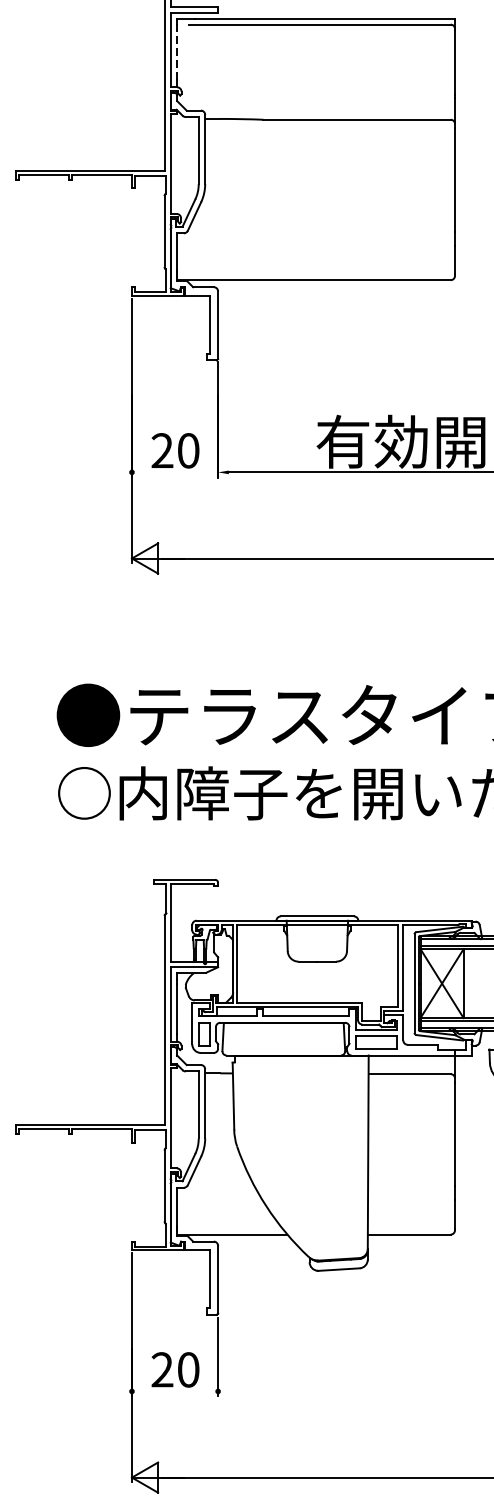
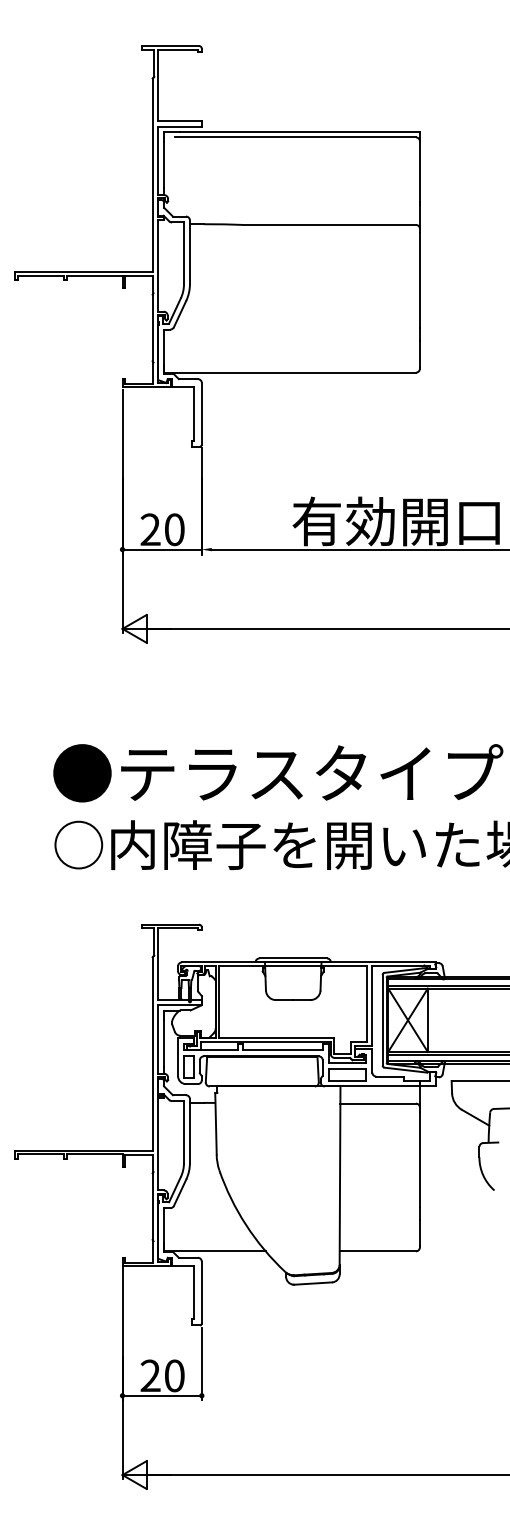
line: (177, 54) -> (164, 164), dashed -> solid
line: (174, 472) -> (161, 549), added
line: (174, 1391) -> (161, 1395), added

